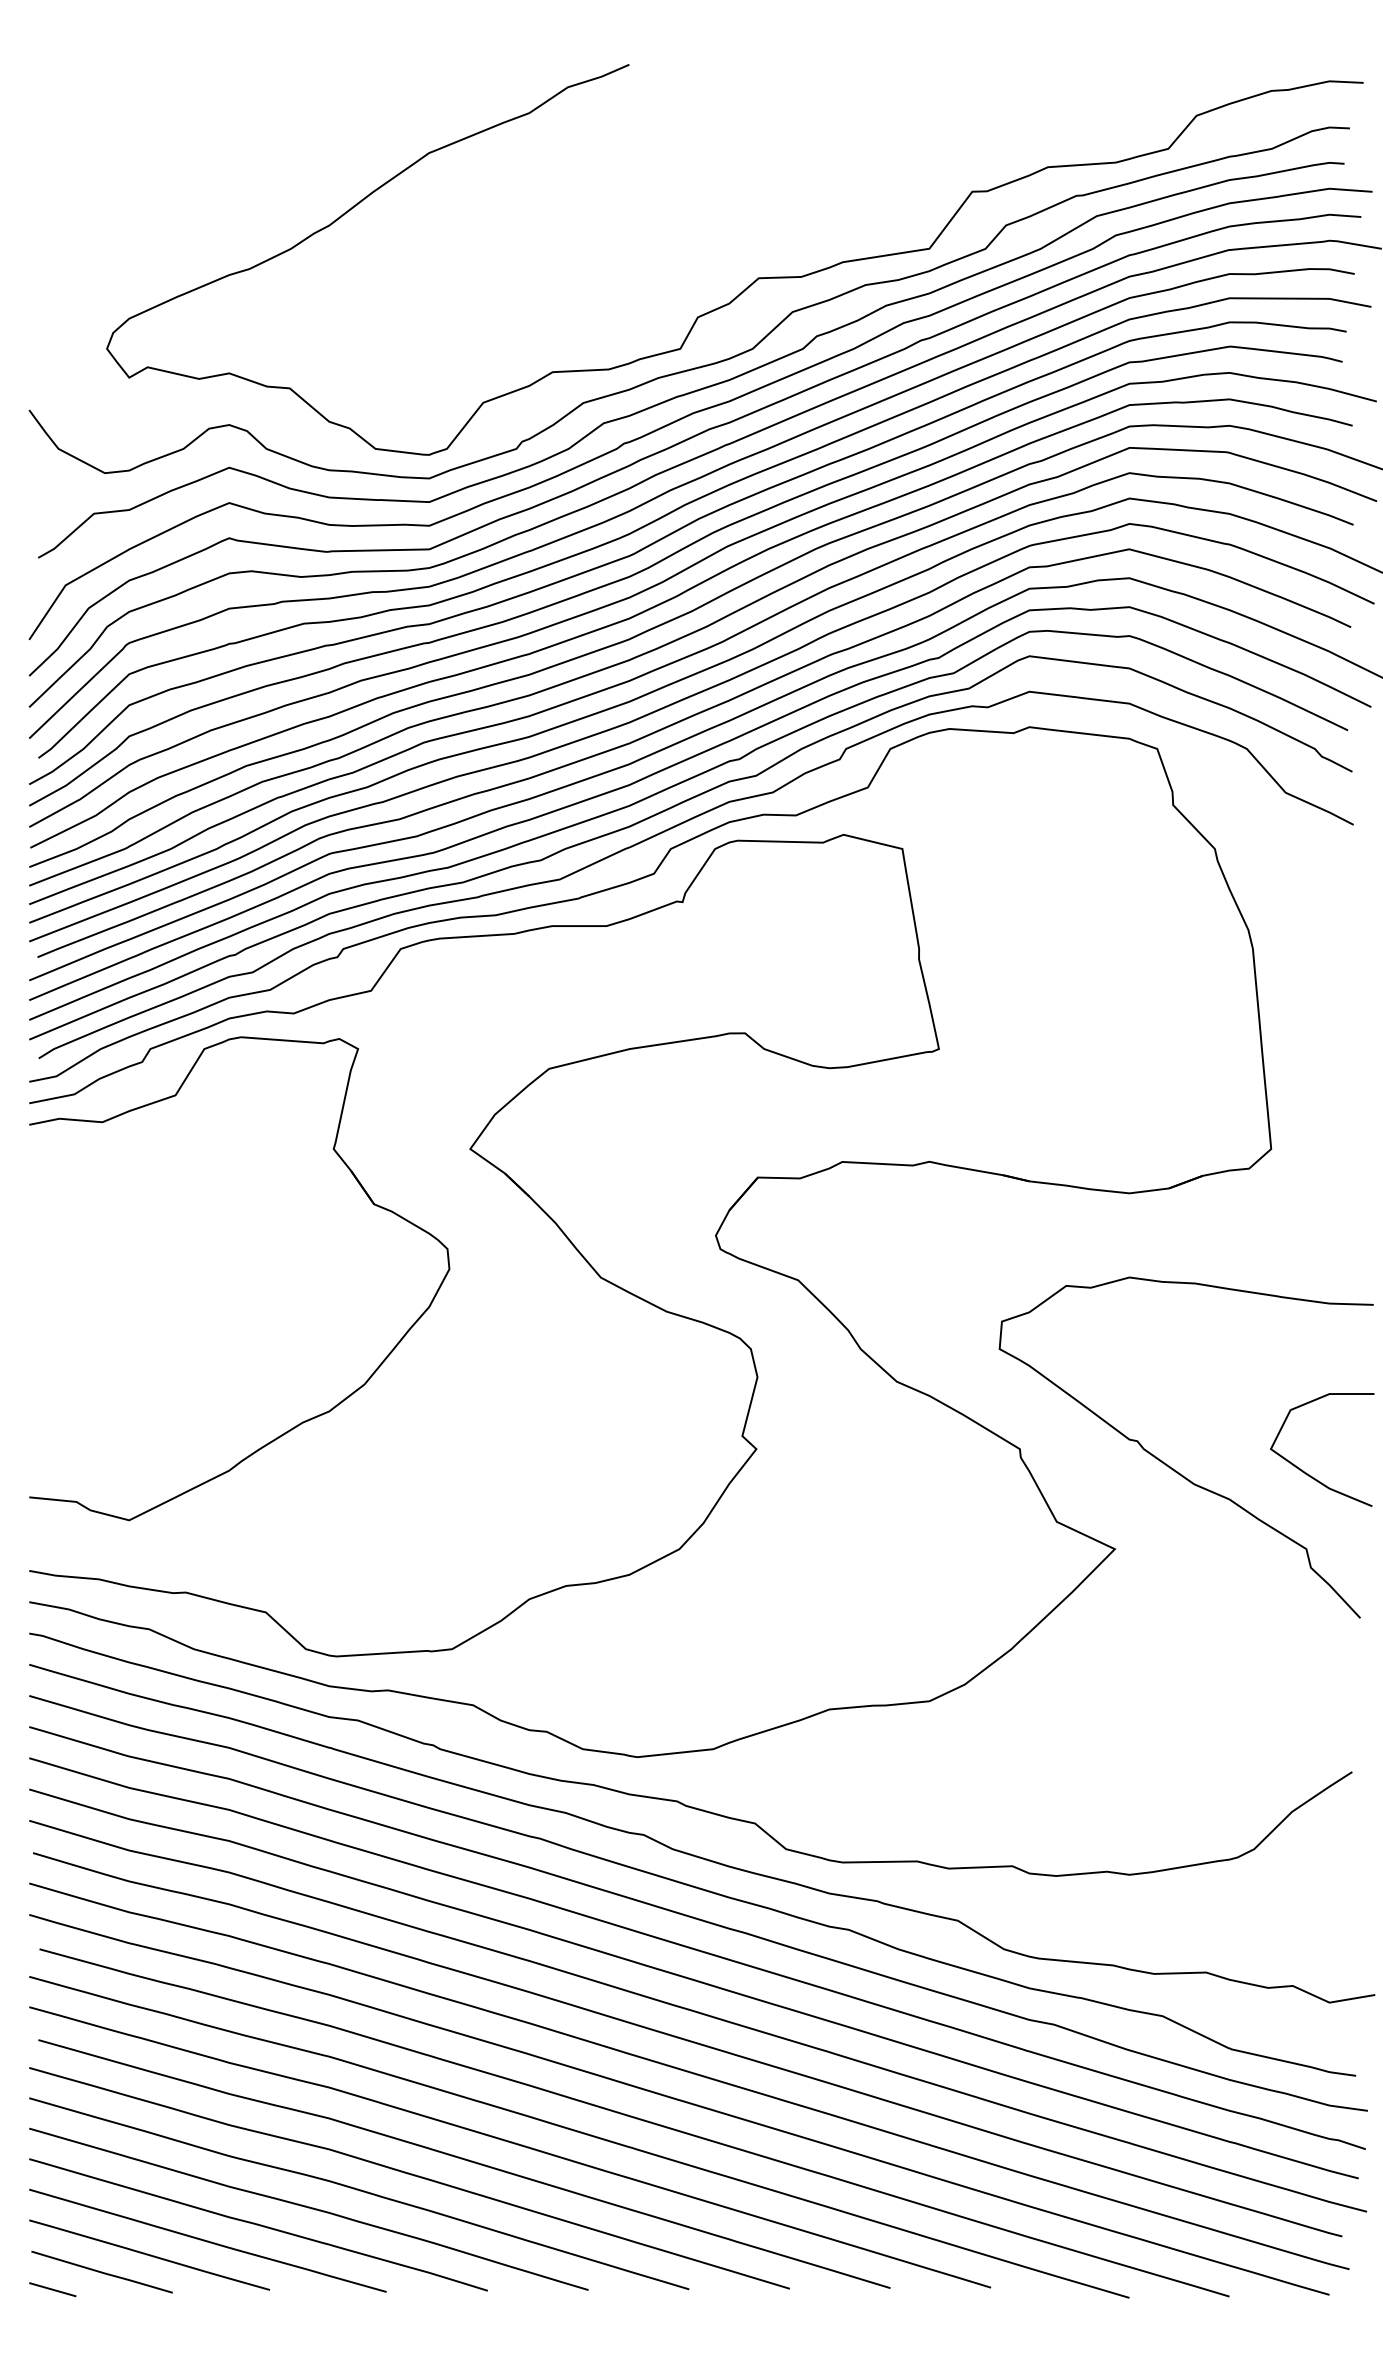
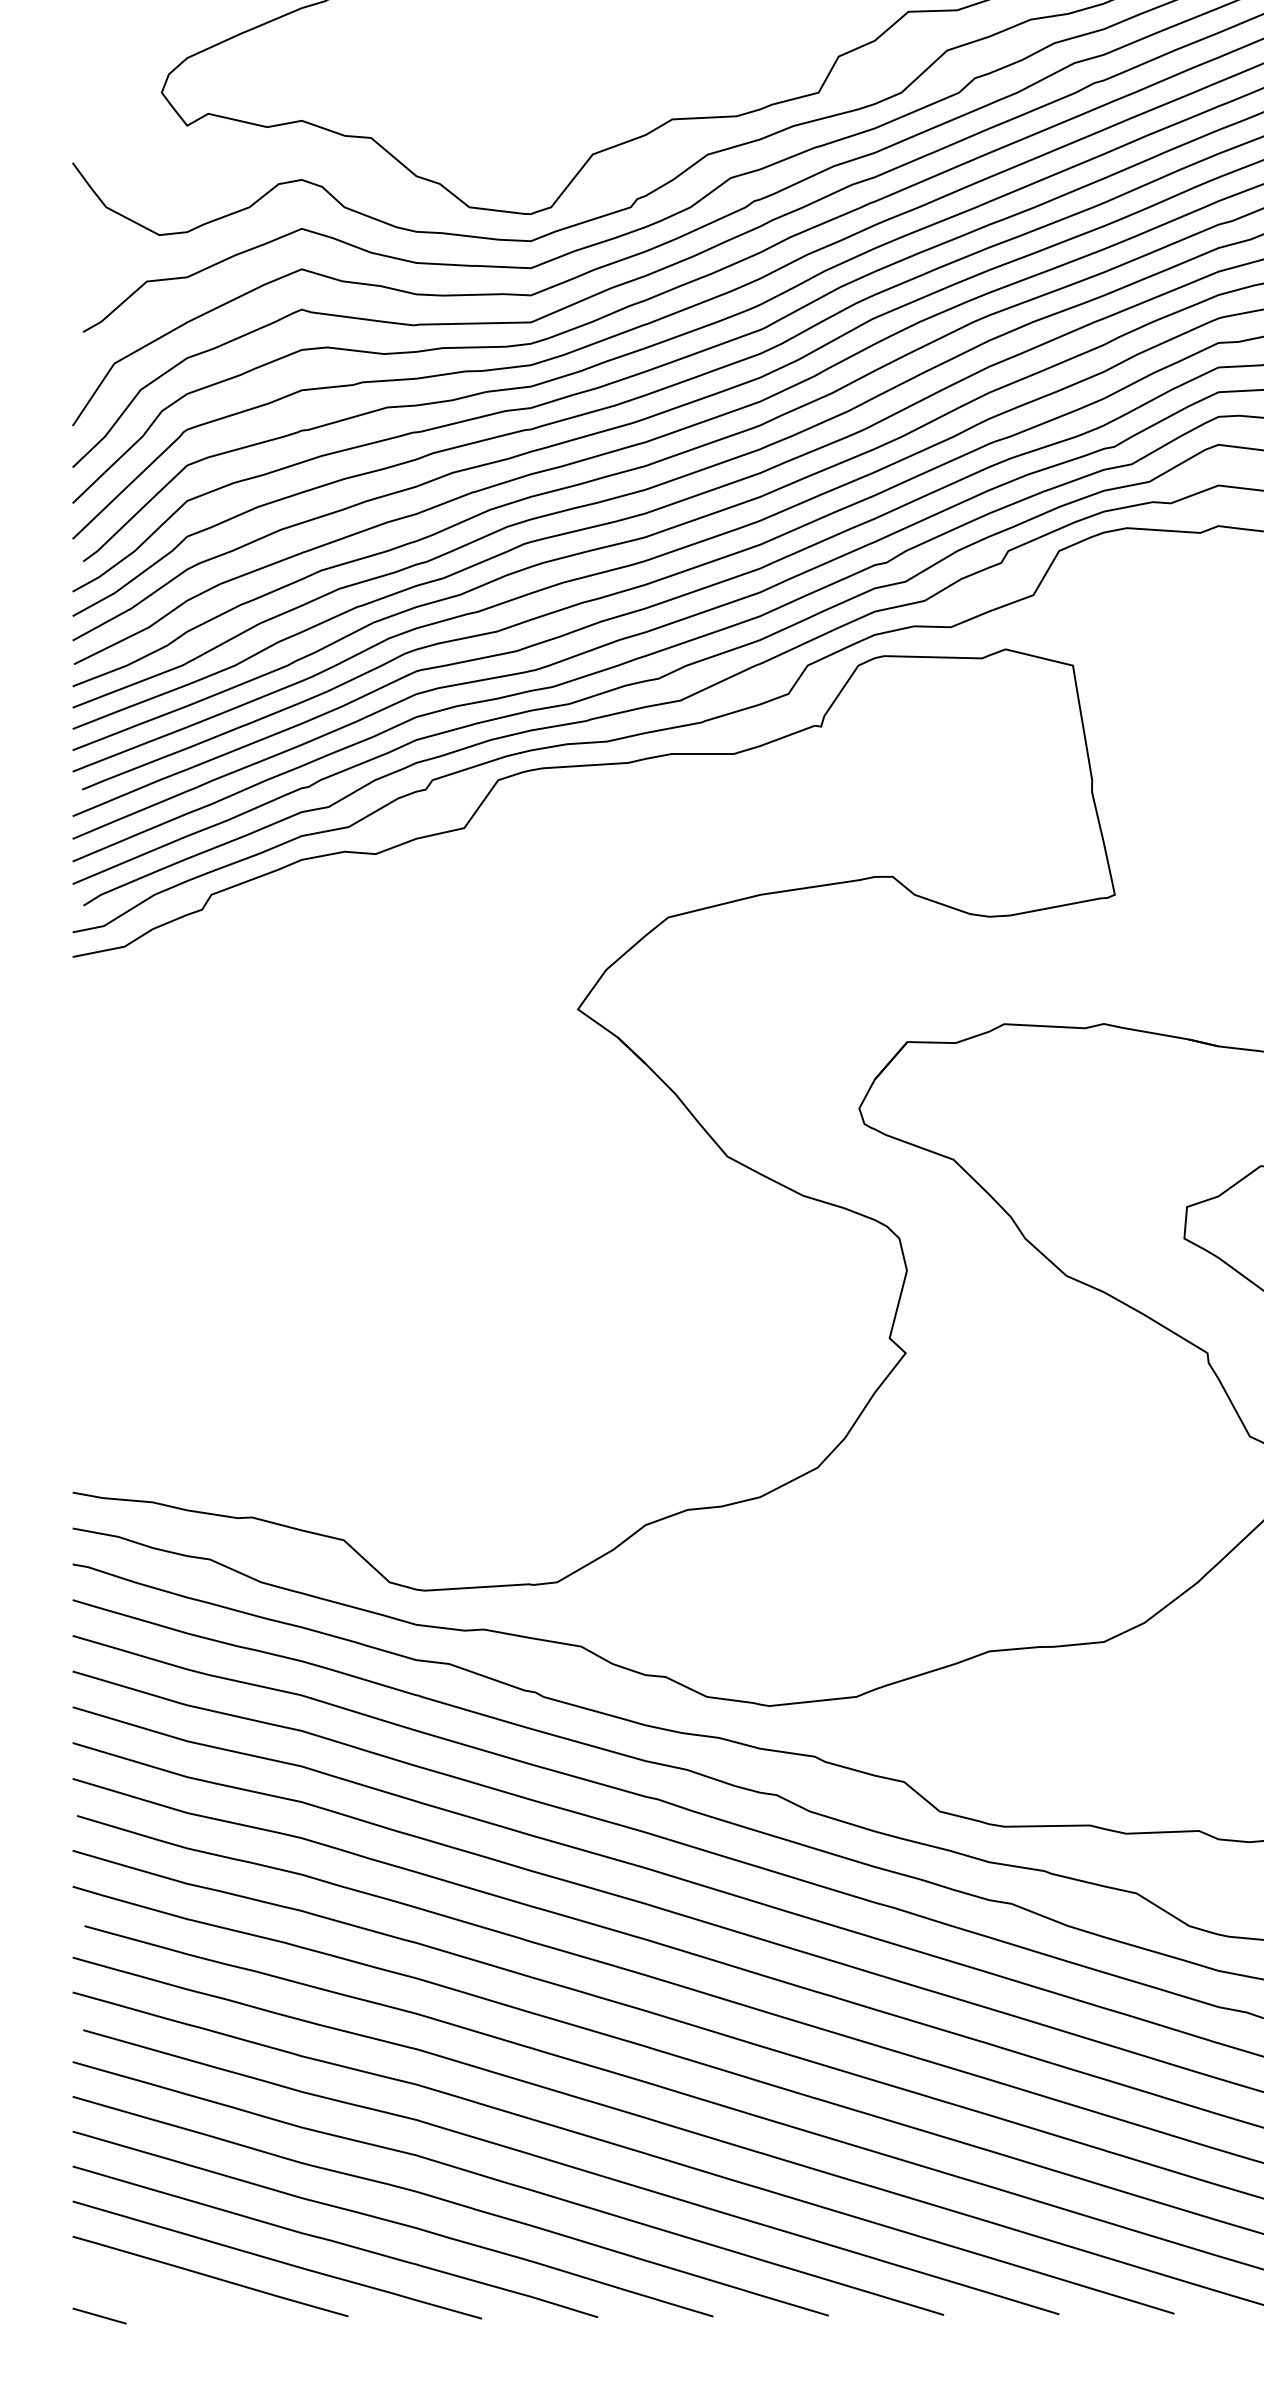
part: (366, 1195) -> (459, 1062), removed
line: (101, 2271) -> (155, 2295), removed

